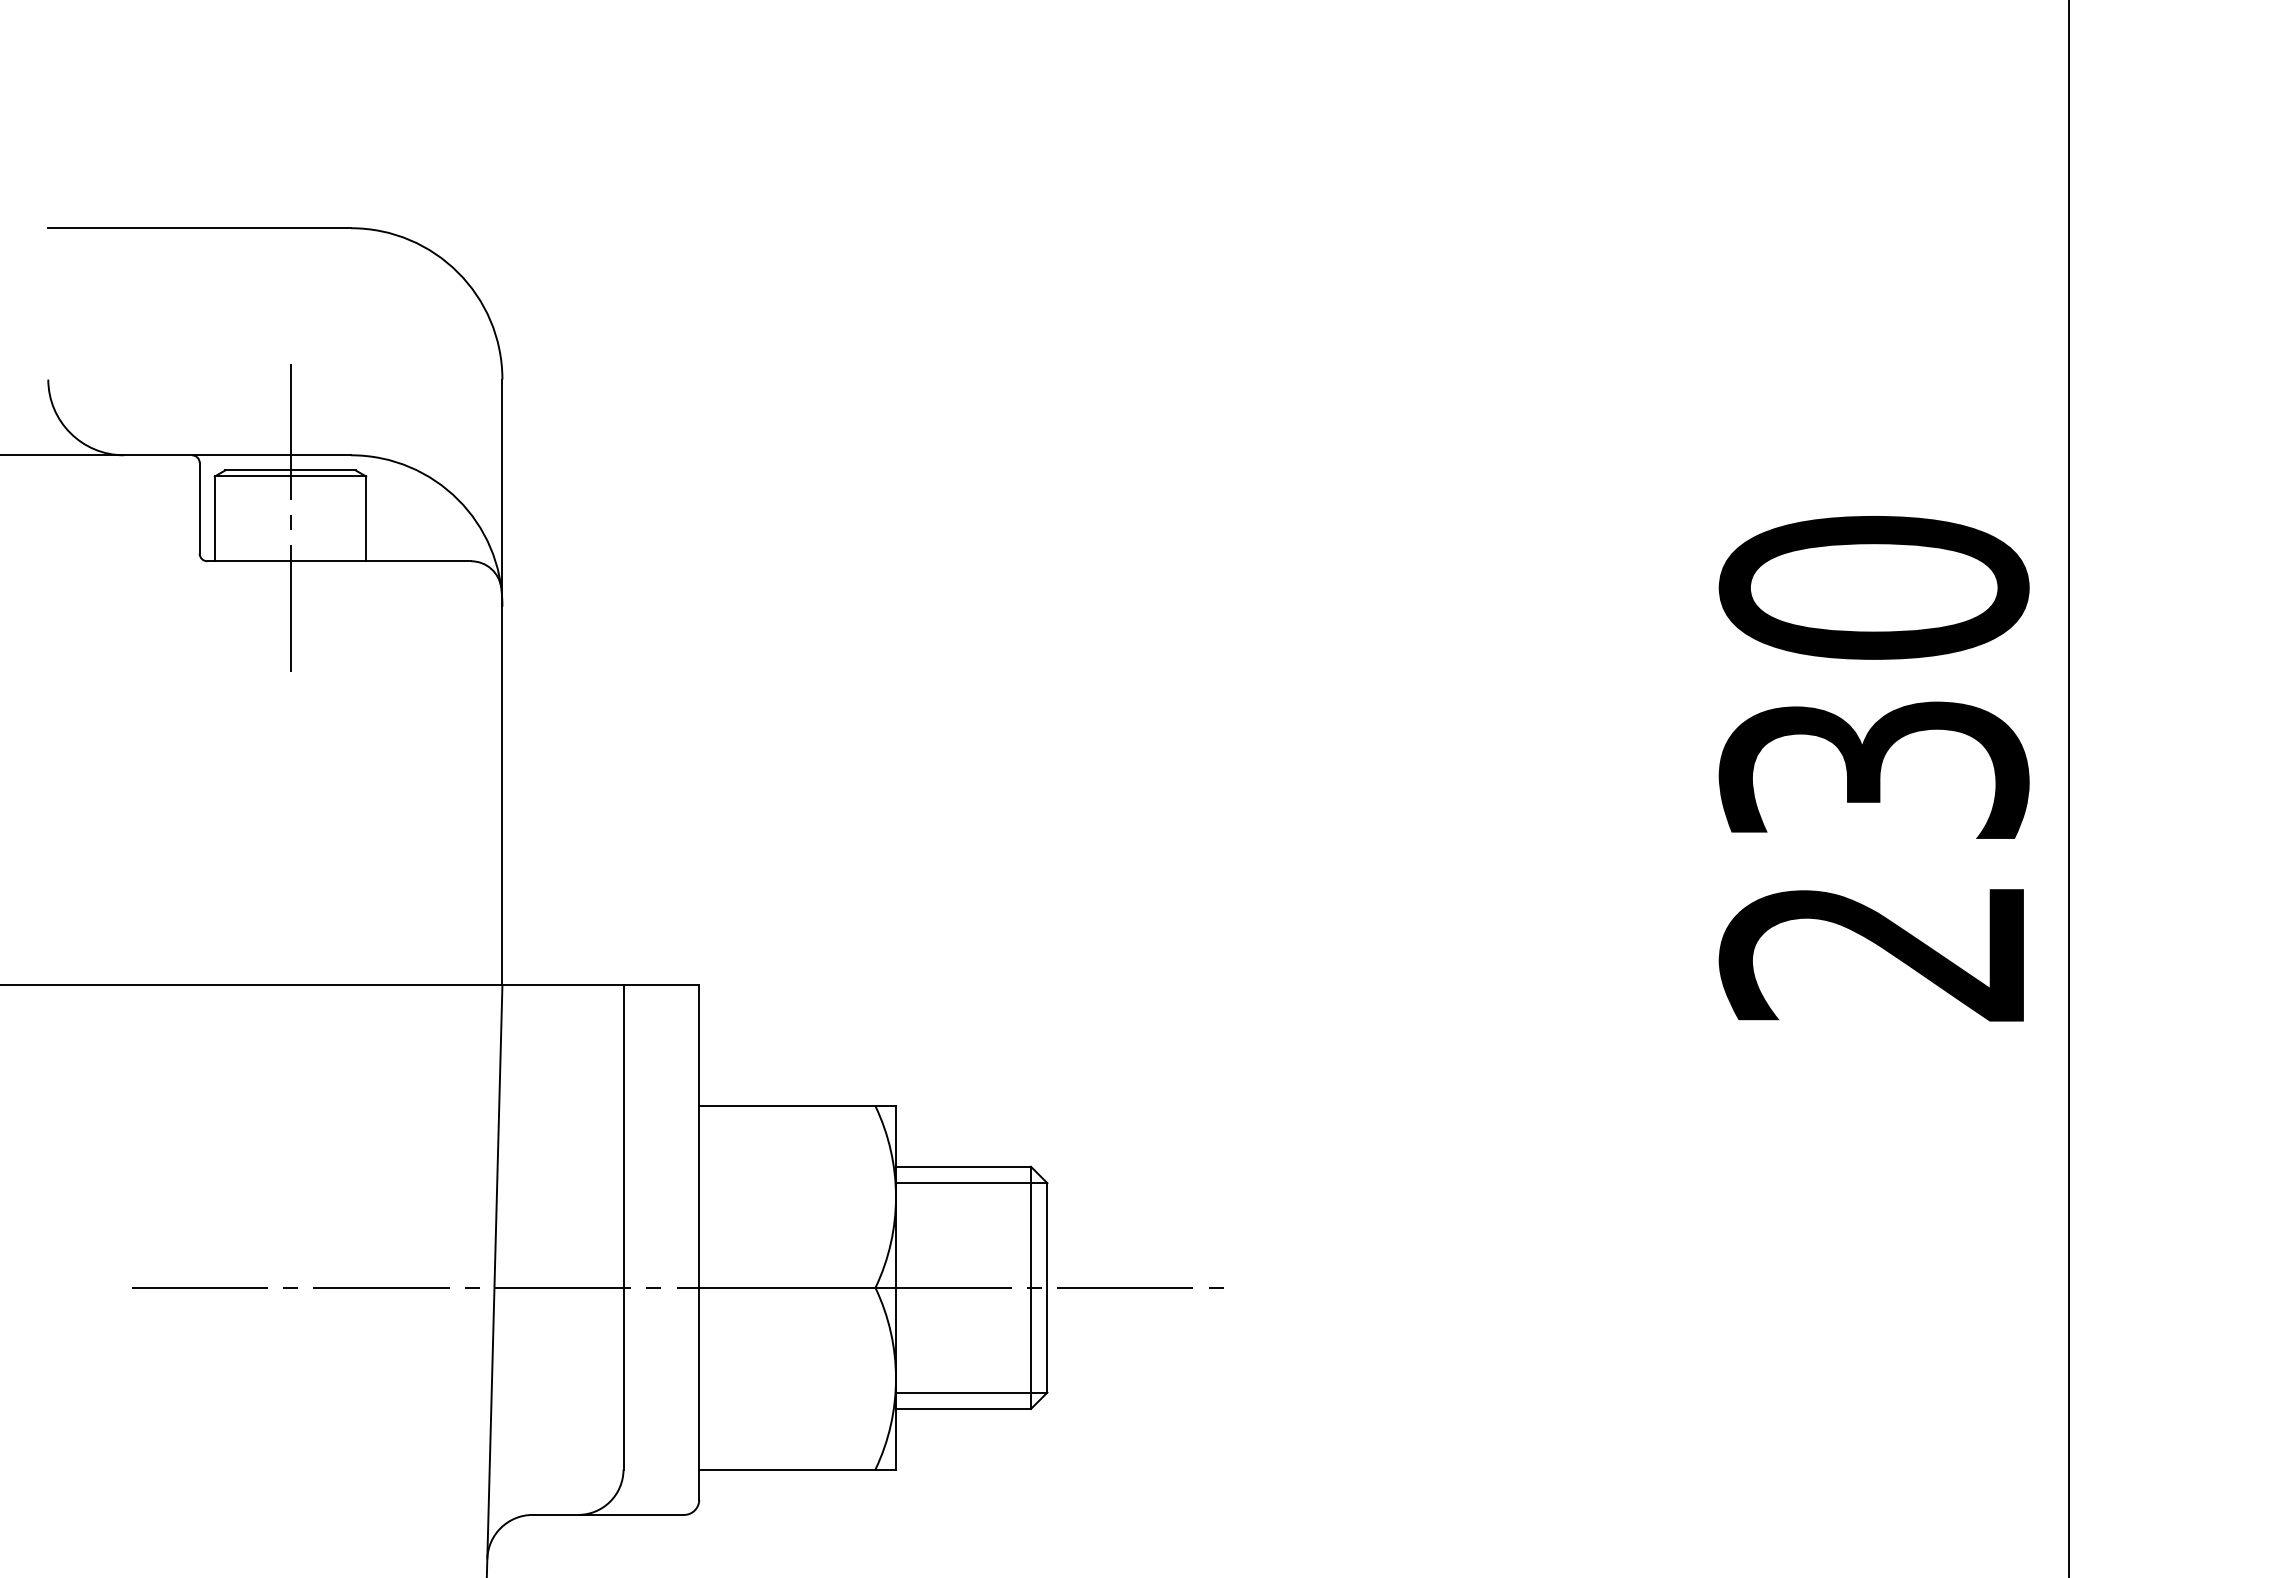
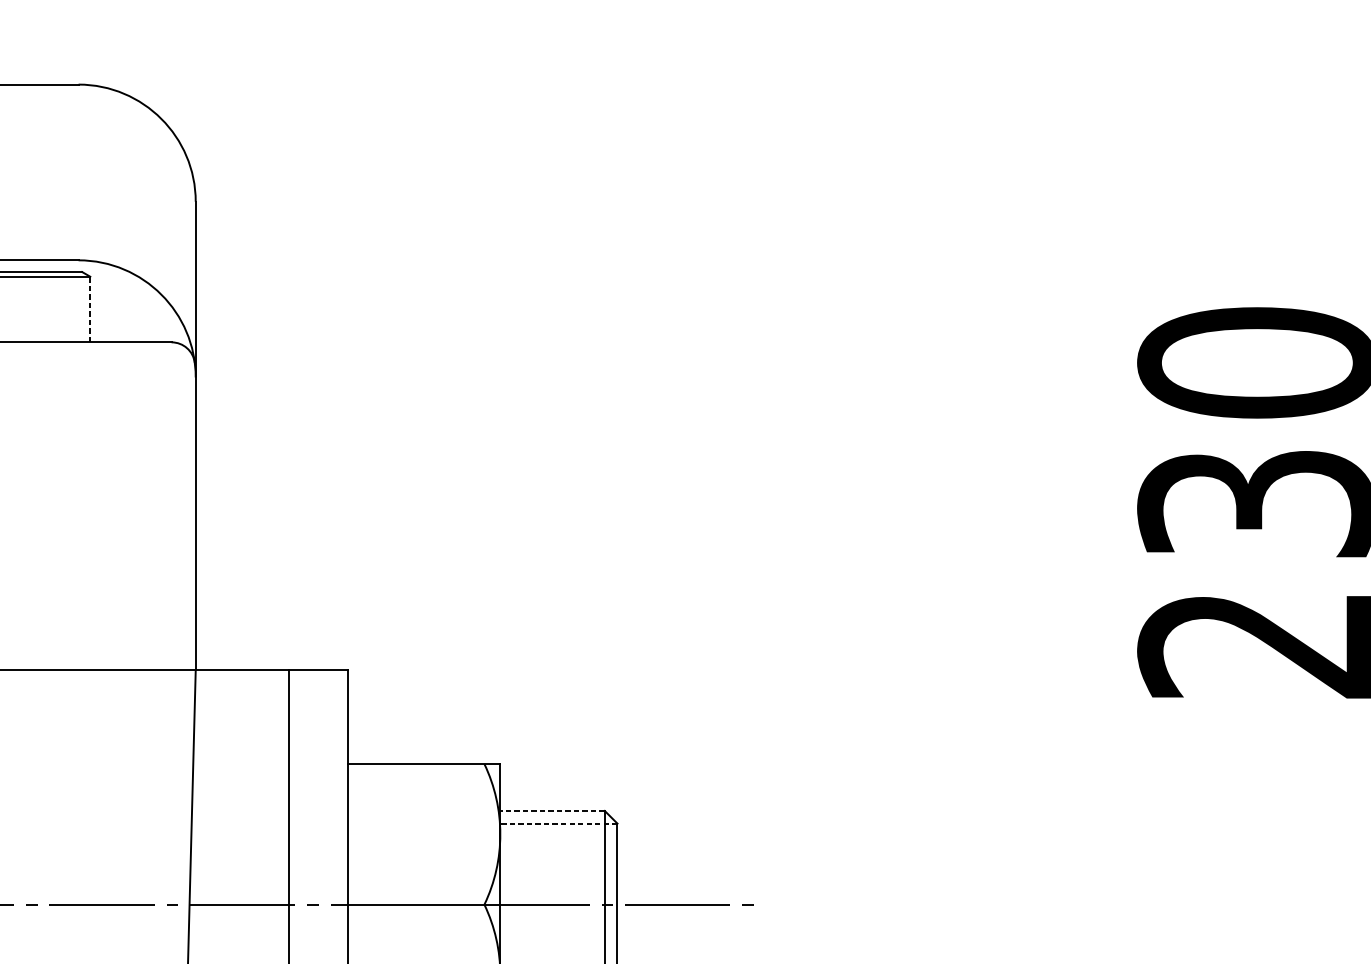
line: (290, 517) -> (31, 308), removed
line: (366, 518) -> (90, 309), solid -> dashed
line: (963, 1166) -> (552, 810), solid -> dashed
line: (971, 1183) -> (558, 823), solid -> dashed

